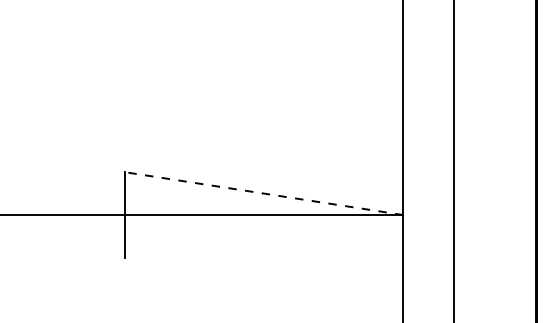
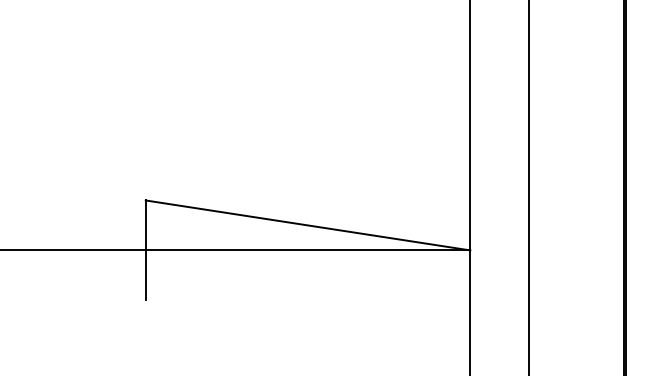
line: (264, 193) -> (308, 225), dashed -> solid

